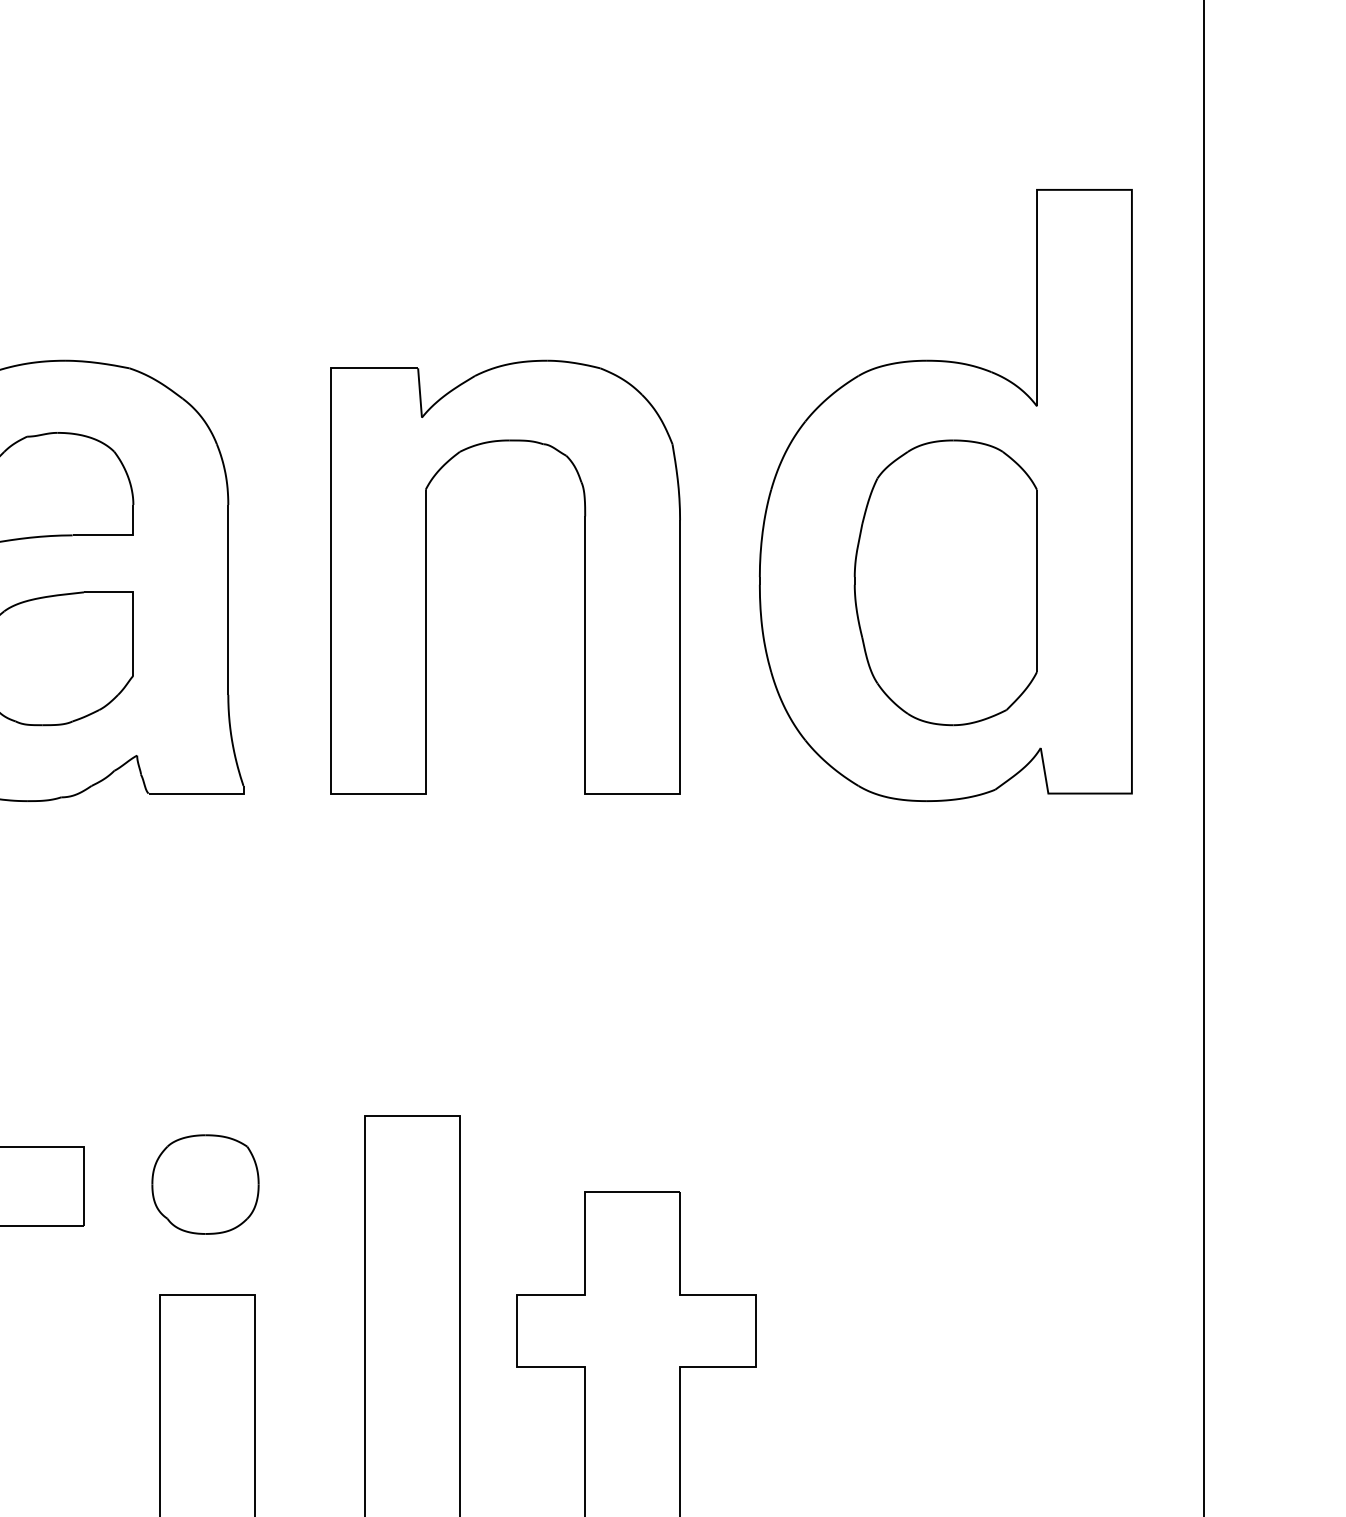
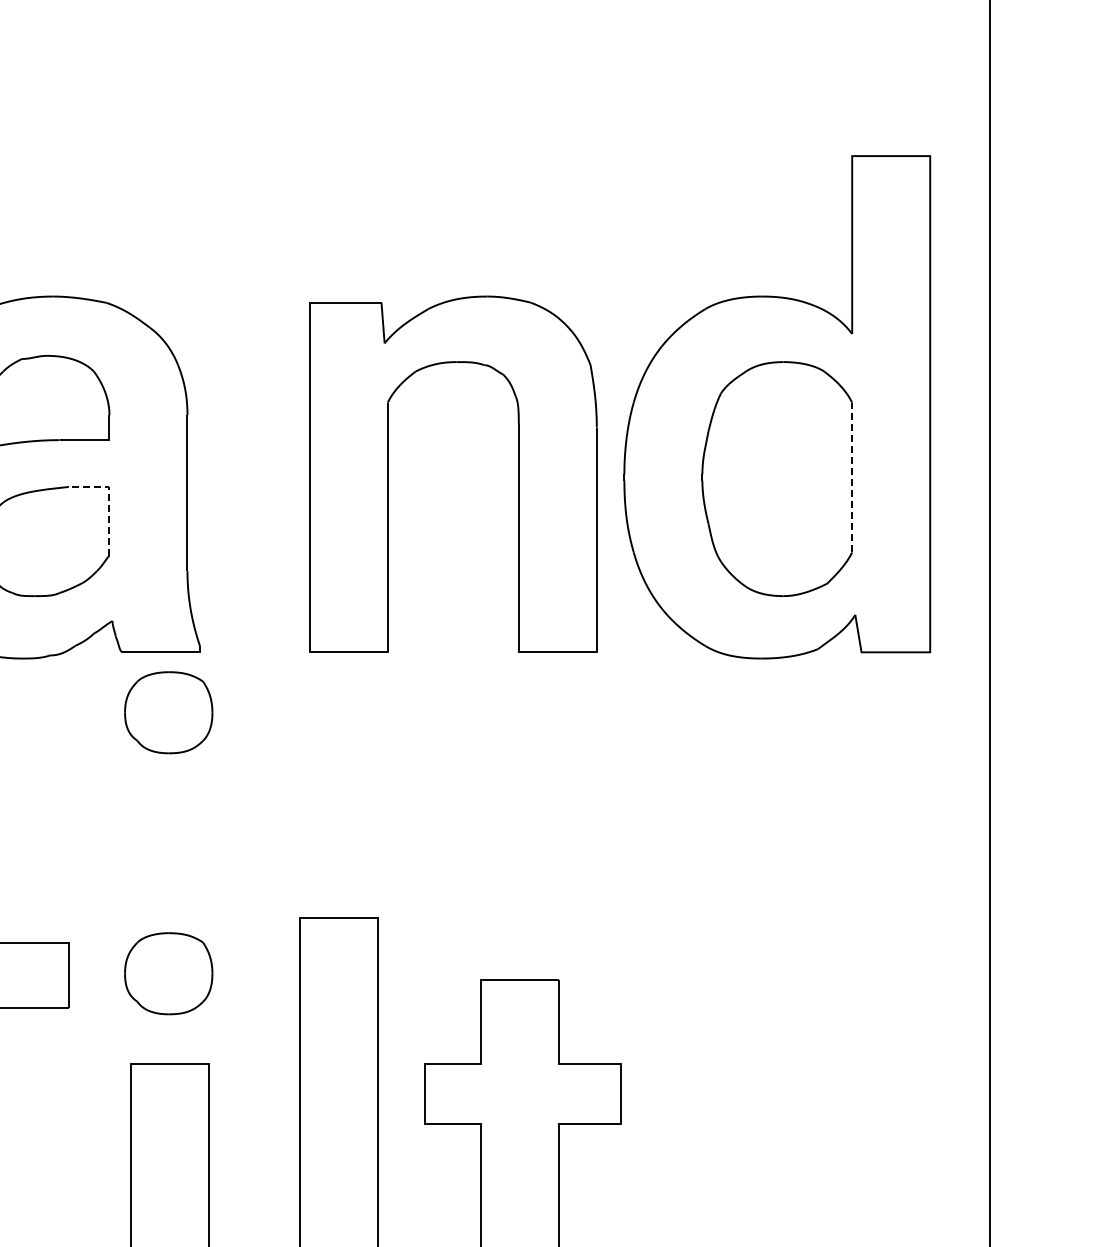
part: (426, 576) -> (388, 473), moved
line: (1037, 580) -> (852, 477), solid -> dashed
line: (133, 607) -> (109, 499), solid -> dashed
part: (205, 866) -> (168, 712), added

